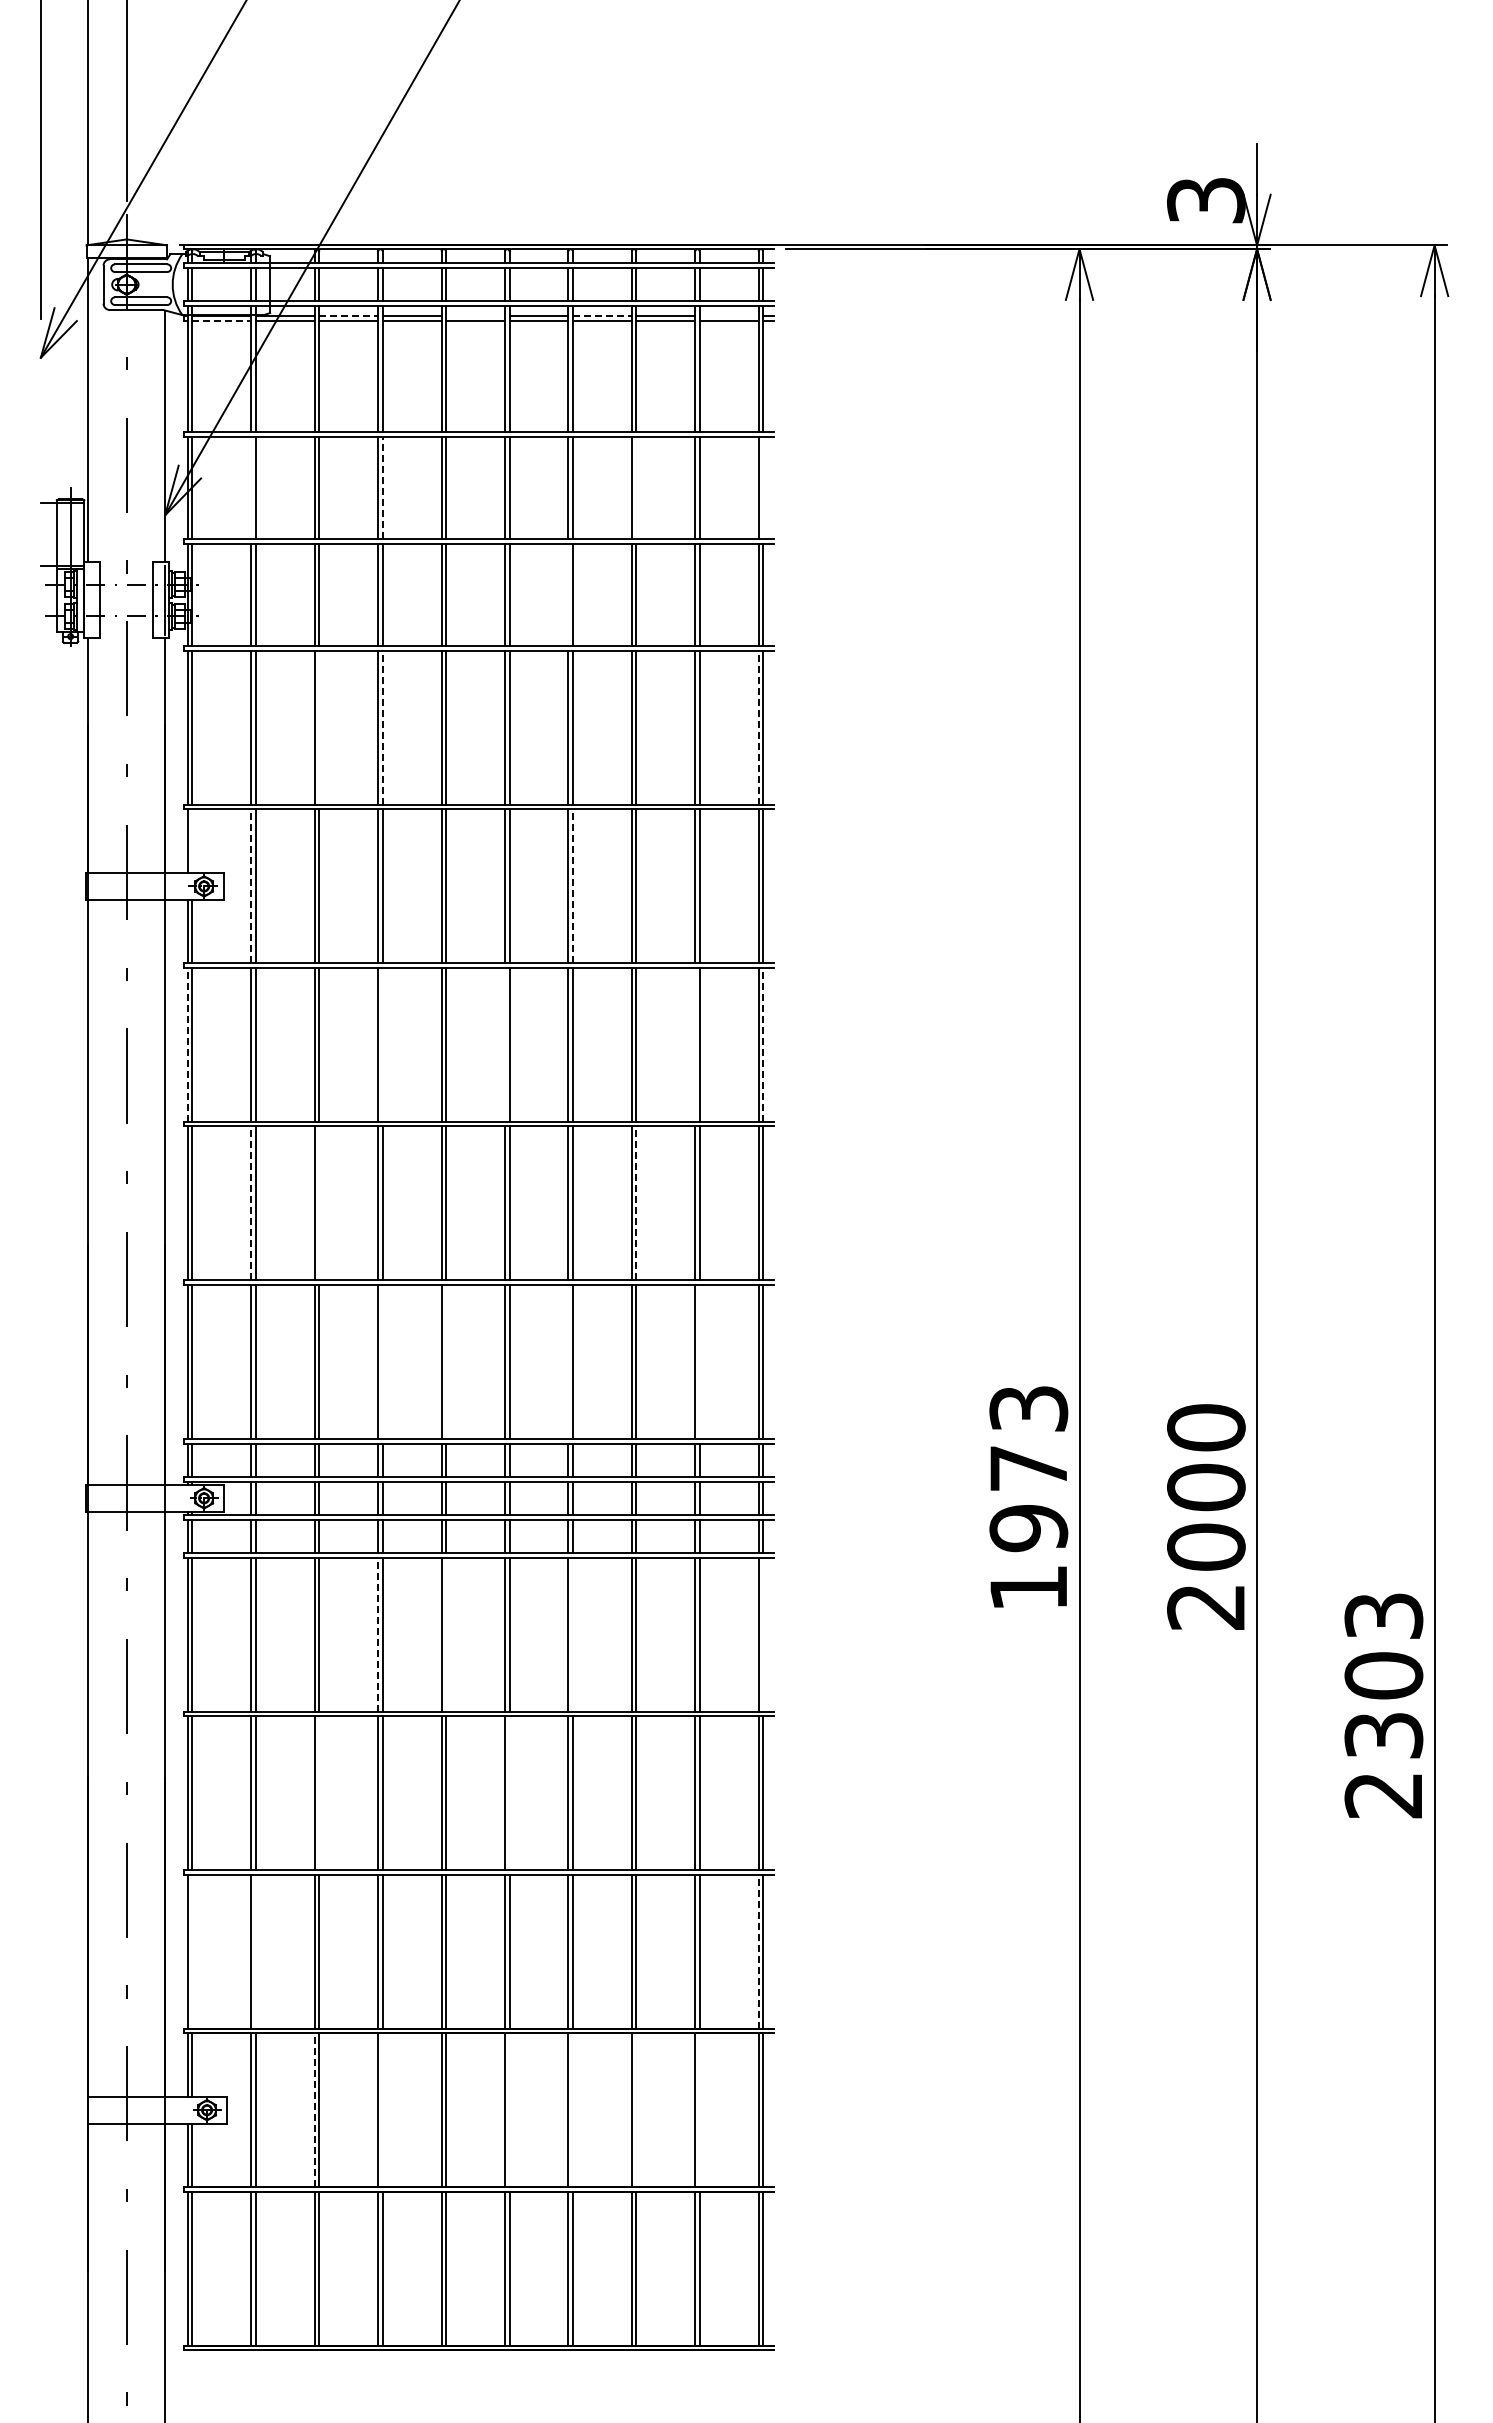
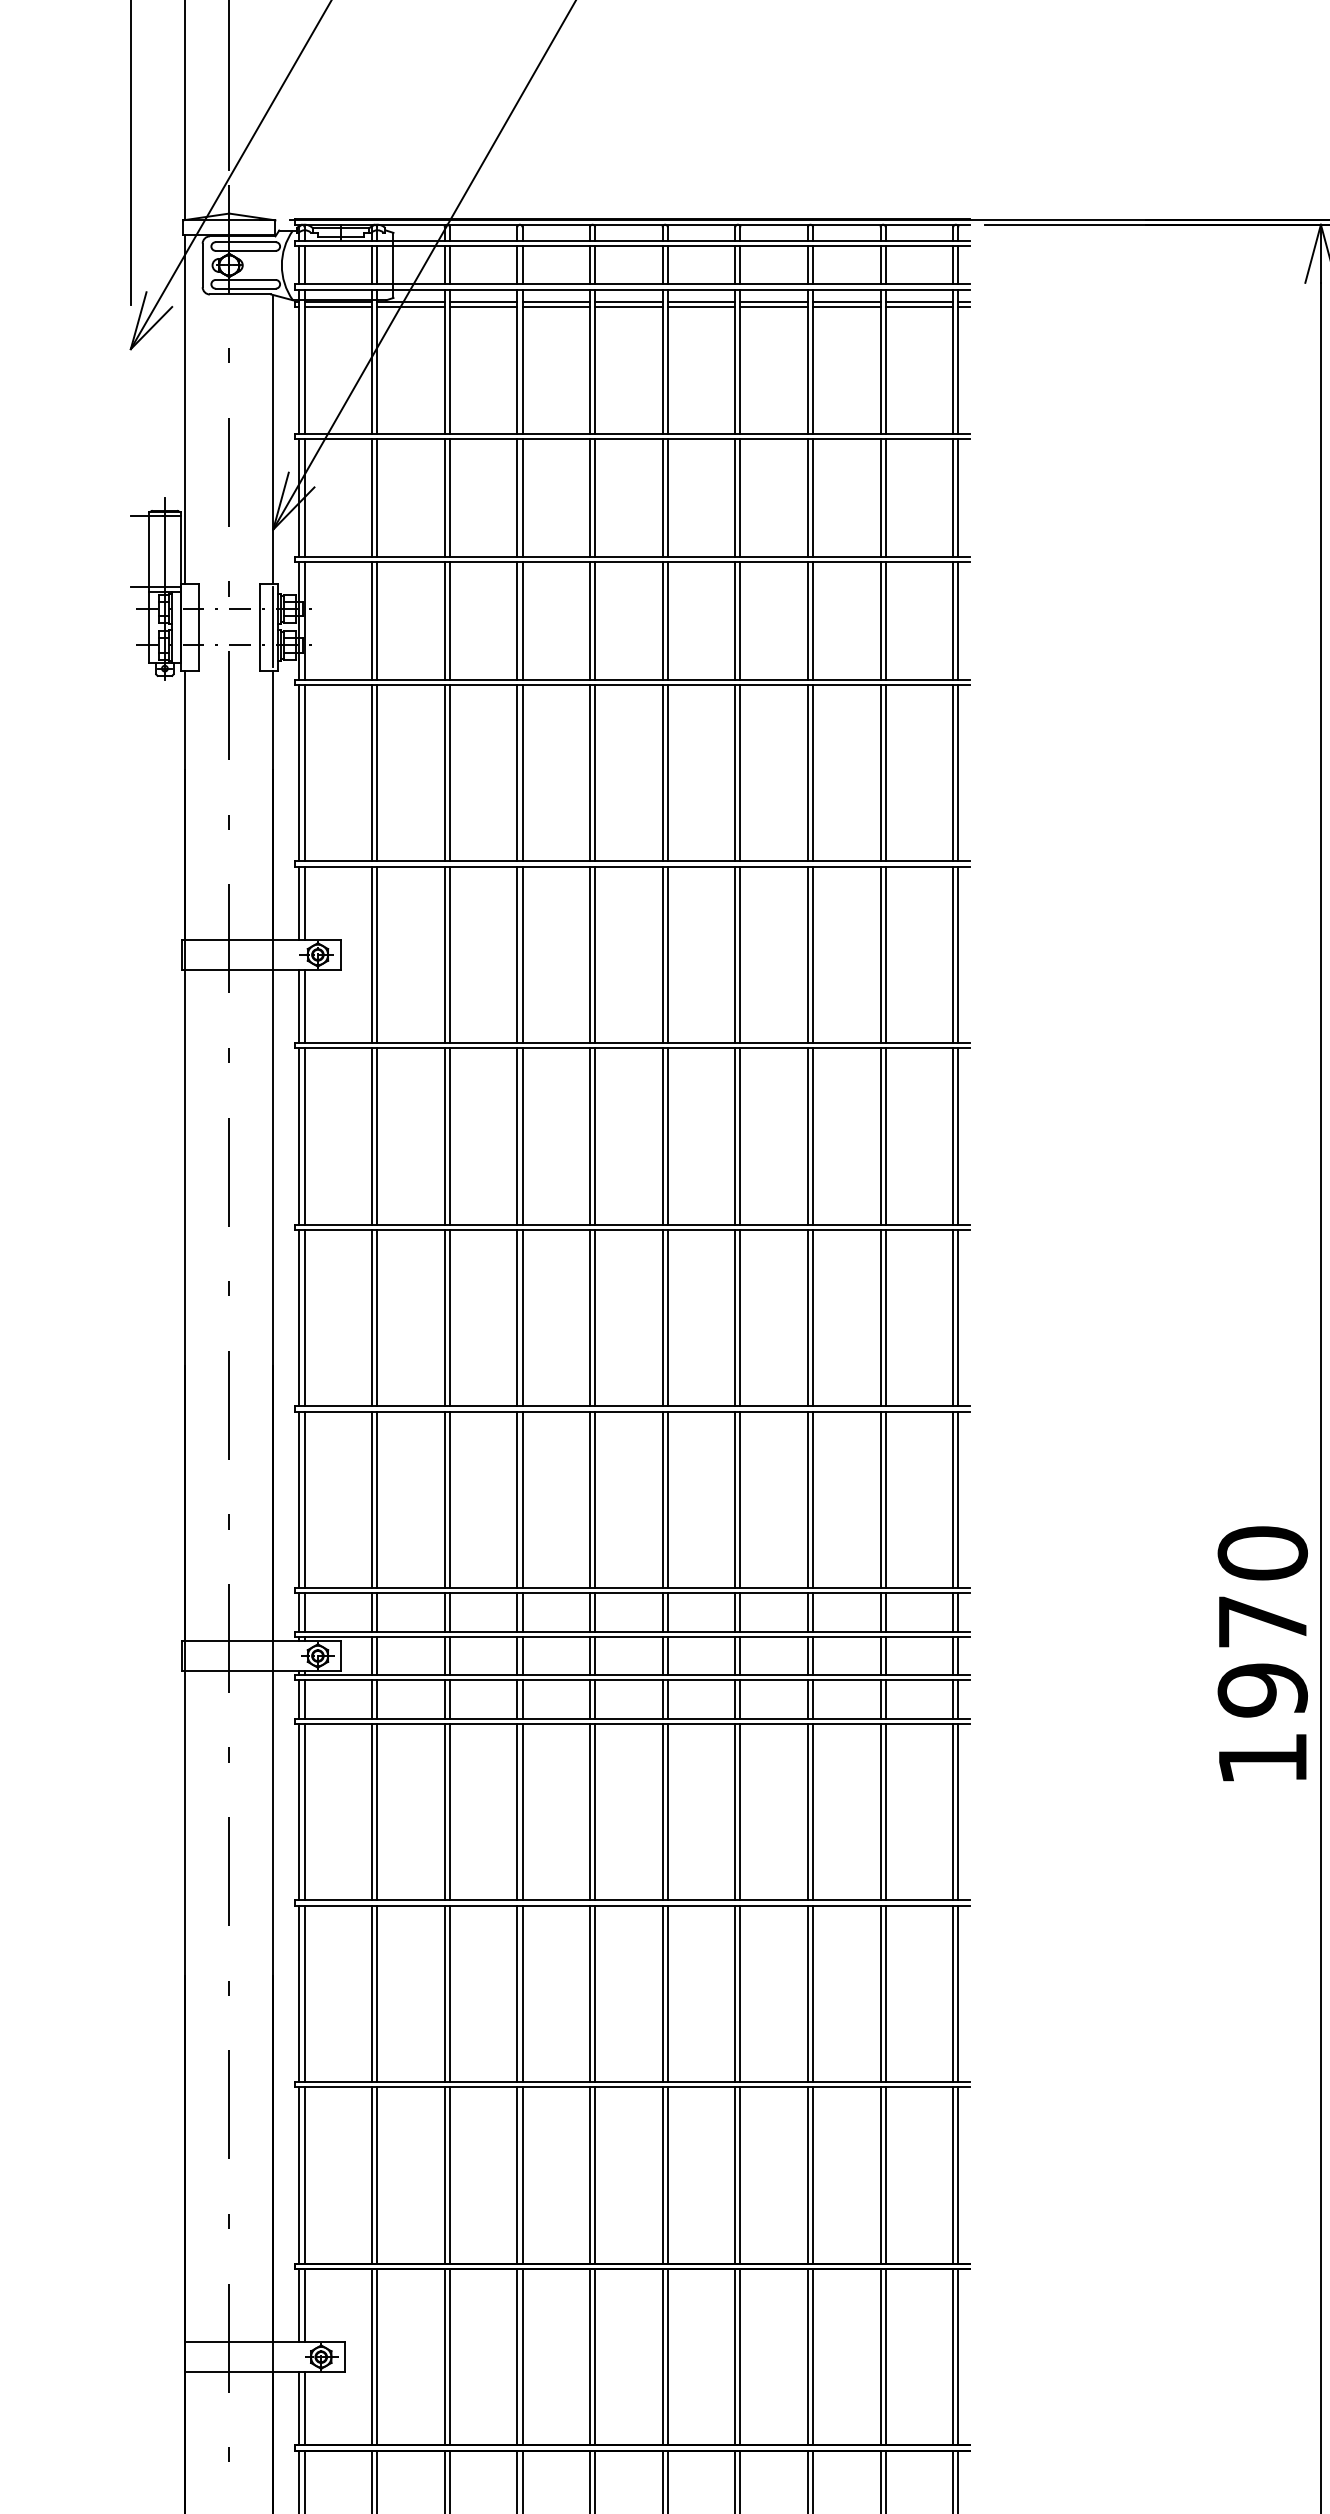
line: (349, 316) -> (484, 301), dashed -> solid
line: (475, 316) -> (628, 301), added
line: (602, 316) -> (774, 301), dashed -> solid
line: (728, 316) -> (918, 301), added
line: (222, 320) -> (338, 306), dashed -> solid
line: (251, 487) -> (372, 497), added
line: (382, 487) -> (522, 497), dashed -> solid
line: (636, 487) -> (813, 497), added
line: (763, 487) -> (958, 497), added
line: (568, 594) -> (735, 620), added
line: (319, 727) -> (450, 772), added
line: (382, 727) -> (522, 772), dashed -> solid
line: (758, 727) -> (953, 772), dashed -> solid
line: (192, 841) -> (304, 903), added
line: (251, 886) -> (372, 954), dashed -> solid
line: (572, 886) -> (739, 954), dashed -> solid
line: (187, 1044) -> (298, 1136), dashed -> solid
line: (382, 1044) -> (522, 1136), added
line: (504, 1044) -> (662, 1136), added
line: (695, 1044) -> (880, 1136), added
line: (763, 1044) -> (958, 1136), dashed -> solid
line: (251, 1203) -> (372, 1318), dashed -> solid
line: (319, 1203) -> (450, 1318), added
line: (636, 1203) -> (813, 1318), dashed -> solid
line: (382, 1361) -> (522, 1499), added
line: (446, 1361) -> (595, 1499), added
line: (568, 1361) -> (735, 1499), added
line: (699, 1361) -> (885, 1499), added
text: (1028, 1408) -> (1262, 1553), 1973 -> 1970
line: (378, 1634) -> (517, 1812), dashed -> solid
line: (446, 1634) -> (595, 1812), added
line: (572, 1634) -> (739, 1812), added
line: (763, 1634) -> (958, 1812), added
line: (319, 1793) -> (450, 1994), added
line: (509, 1793) -> (667, 1994), added
line: (192, 1951) -> (304, 2175), added
line: (255, 1951) -> (376, 2175), added
line: (758, 1951) -> (953, 2175), dashed -> solid
line: (314, 2110) -> (444, 2357), dashed -> solid
line: (382, 2110) -> (522, 2357), added
line: (509, 2110) -> (667, 2357), added
line: (572, 2110) -> (739, 2357), added
line: (636, 2110) -> (813, 2357), added
line: (699, 2110) -> (885, 2357), added

